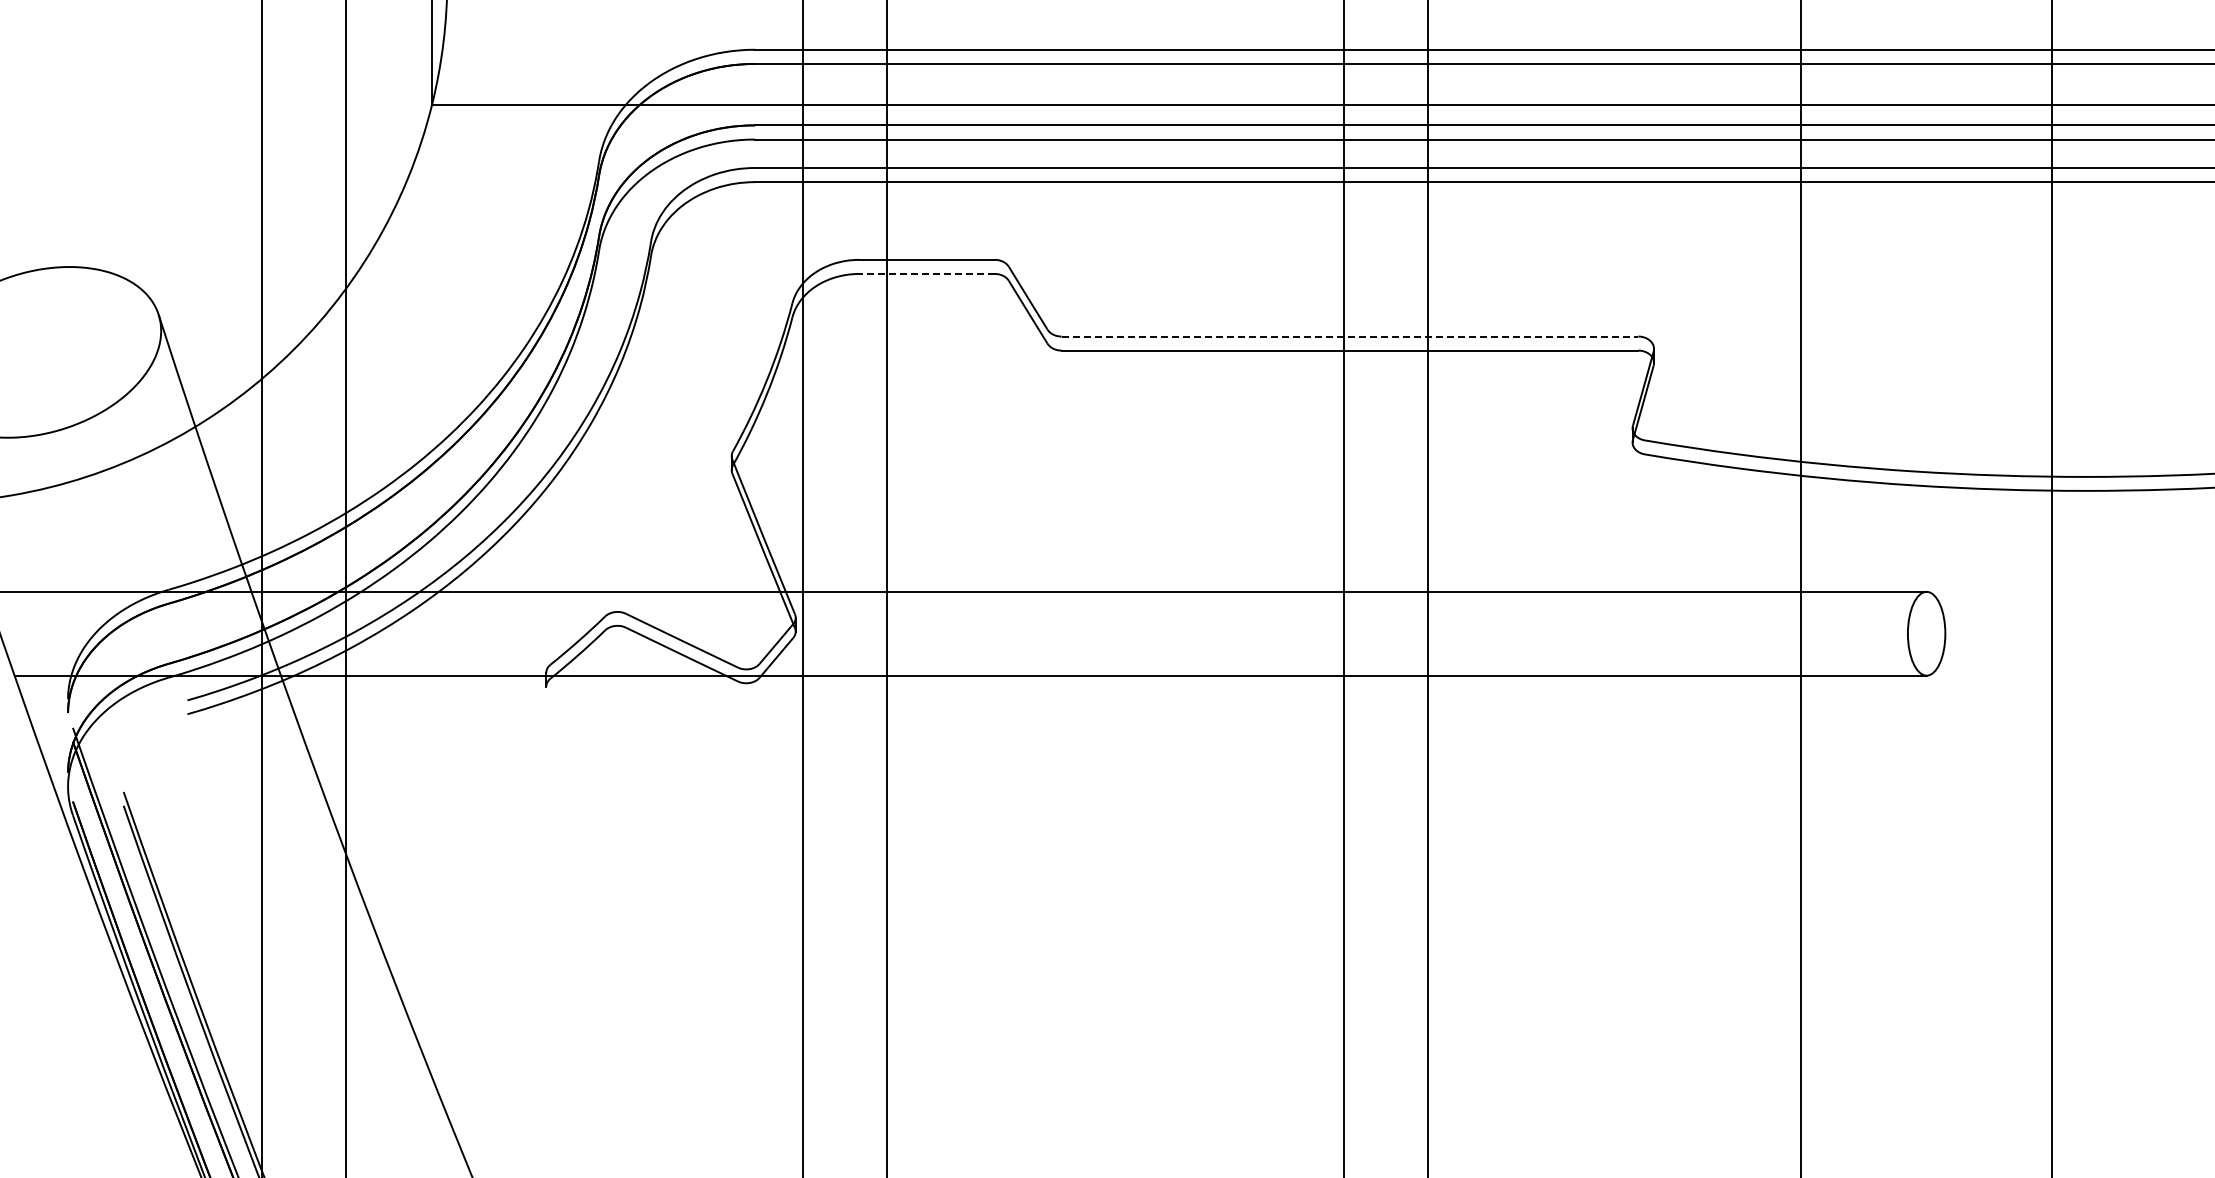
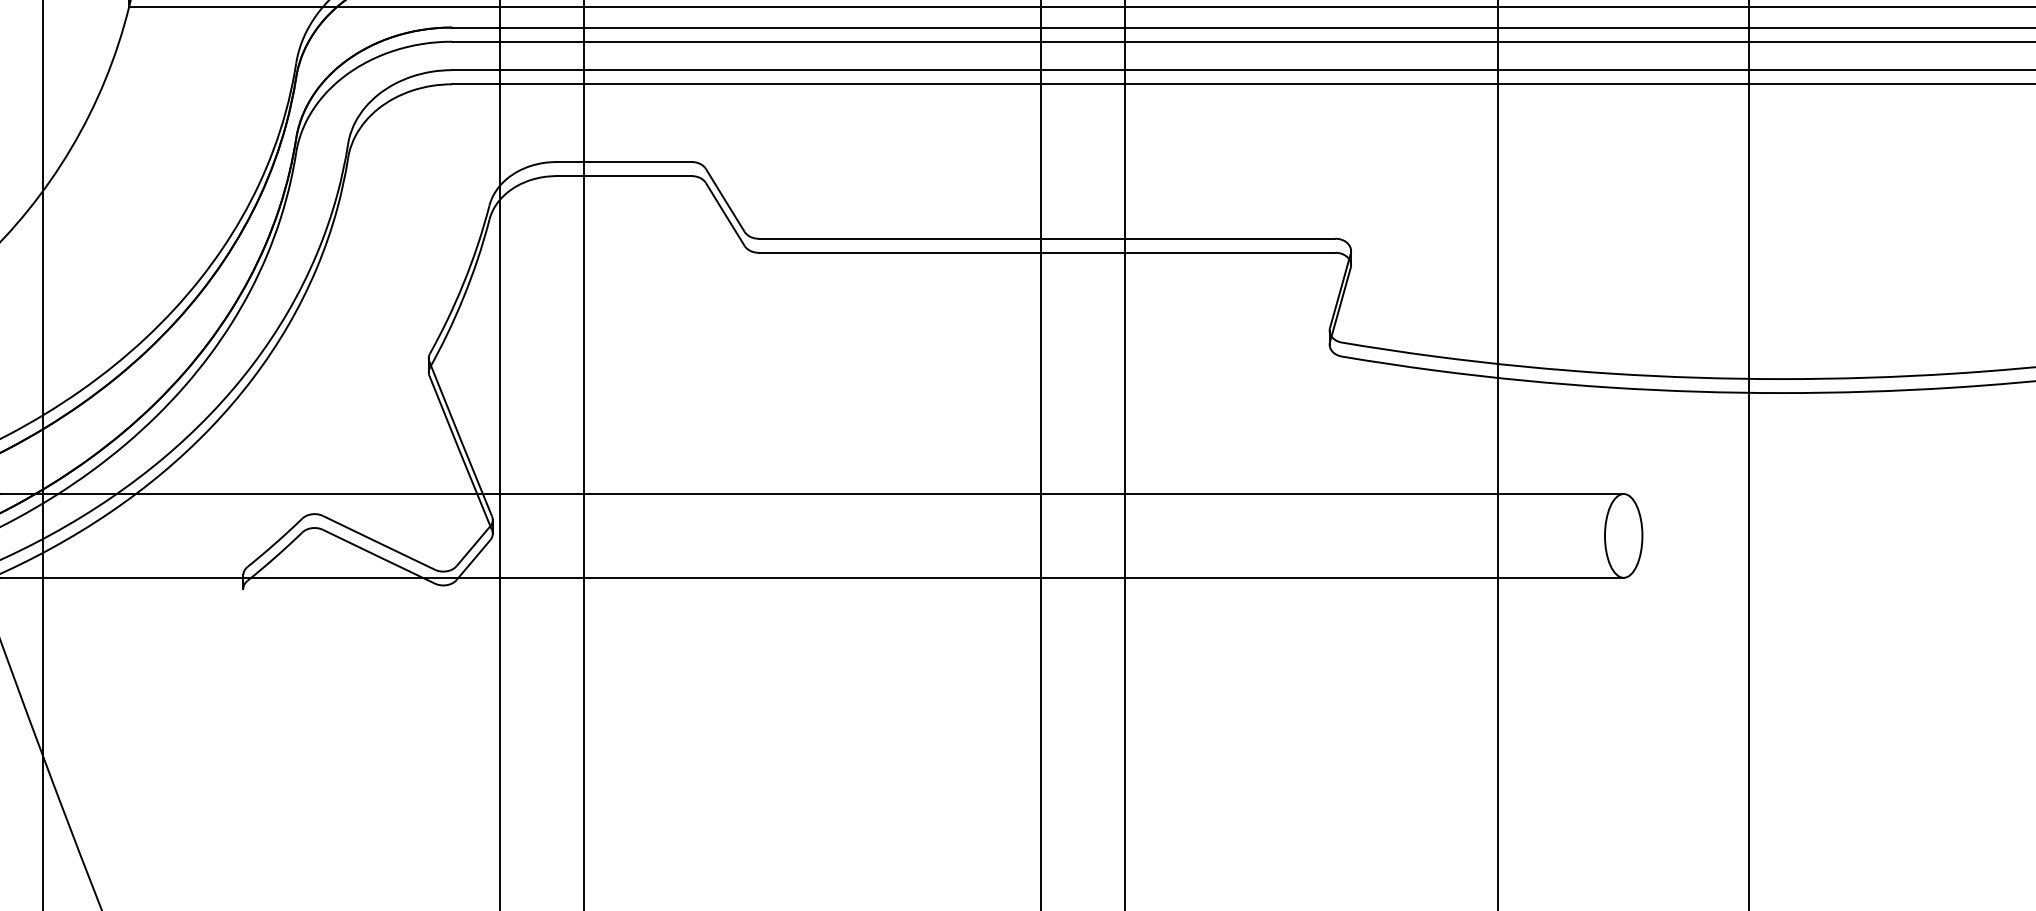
line: (927, 273) -> (624, 175), dashed -> solid
line: (1350, 336) -> (1047, 238), dashed -> solid

